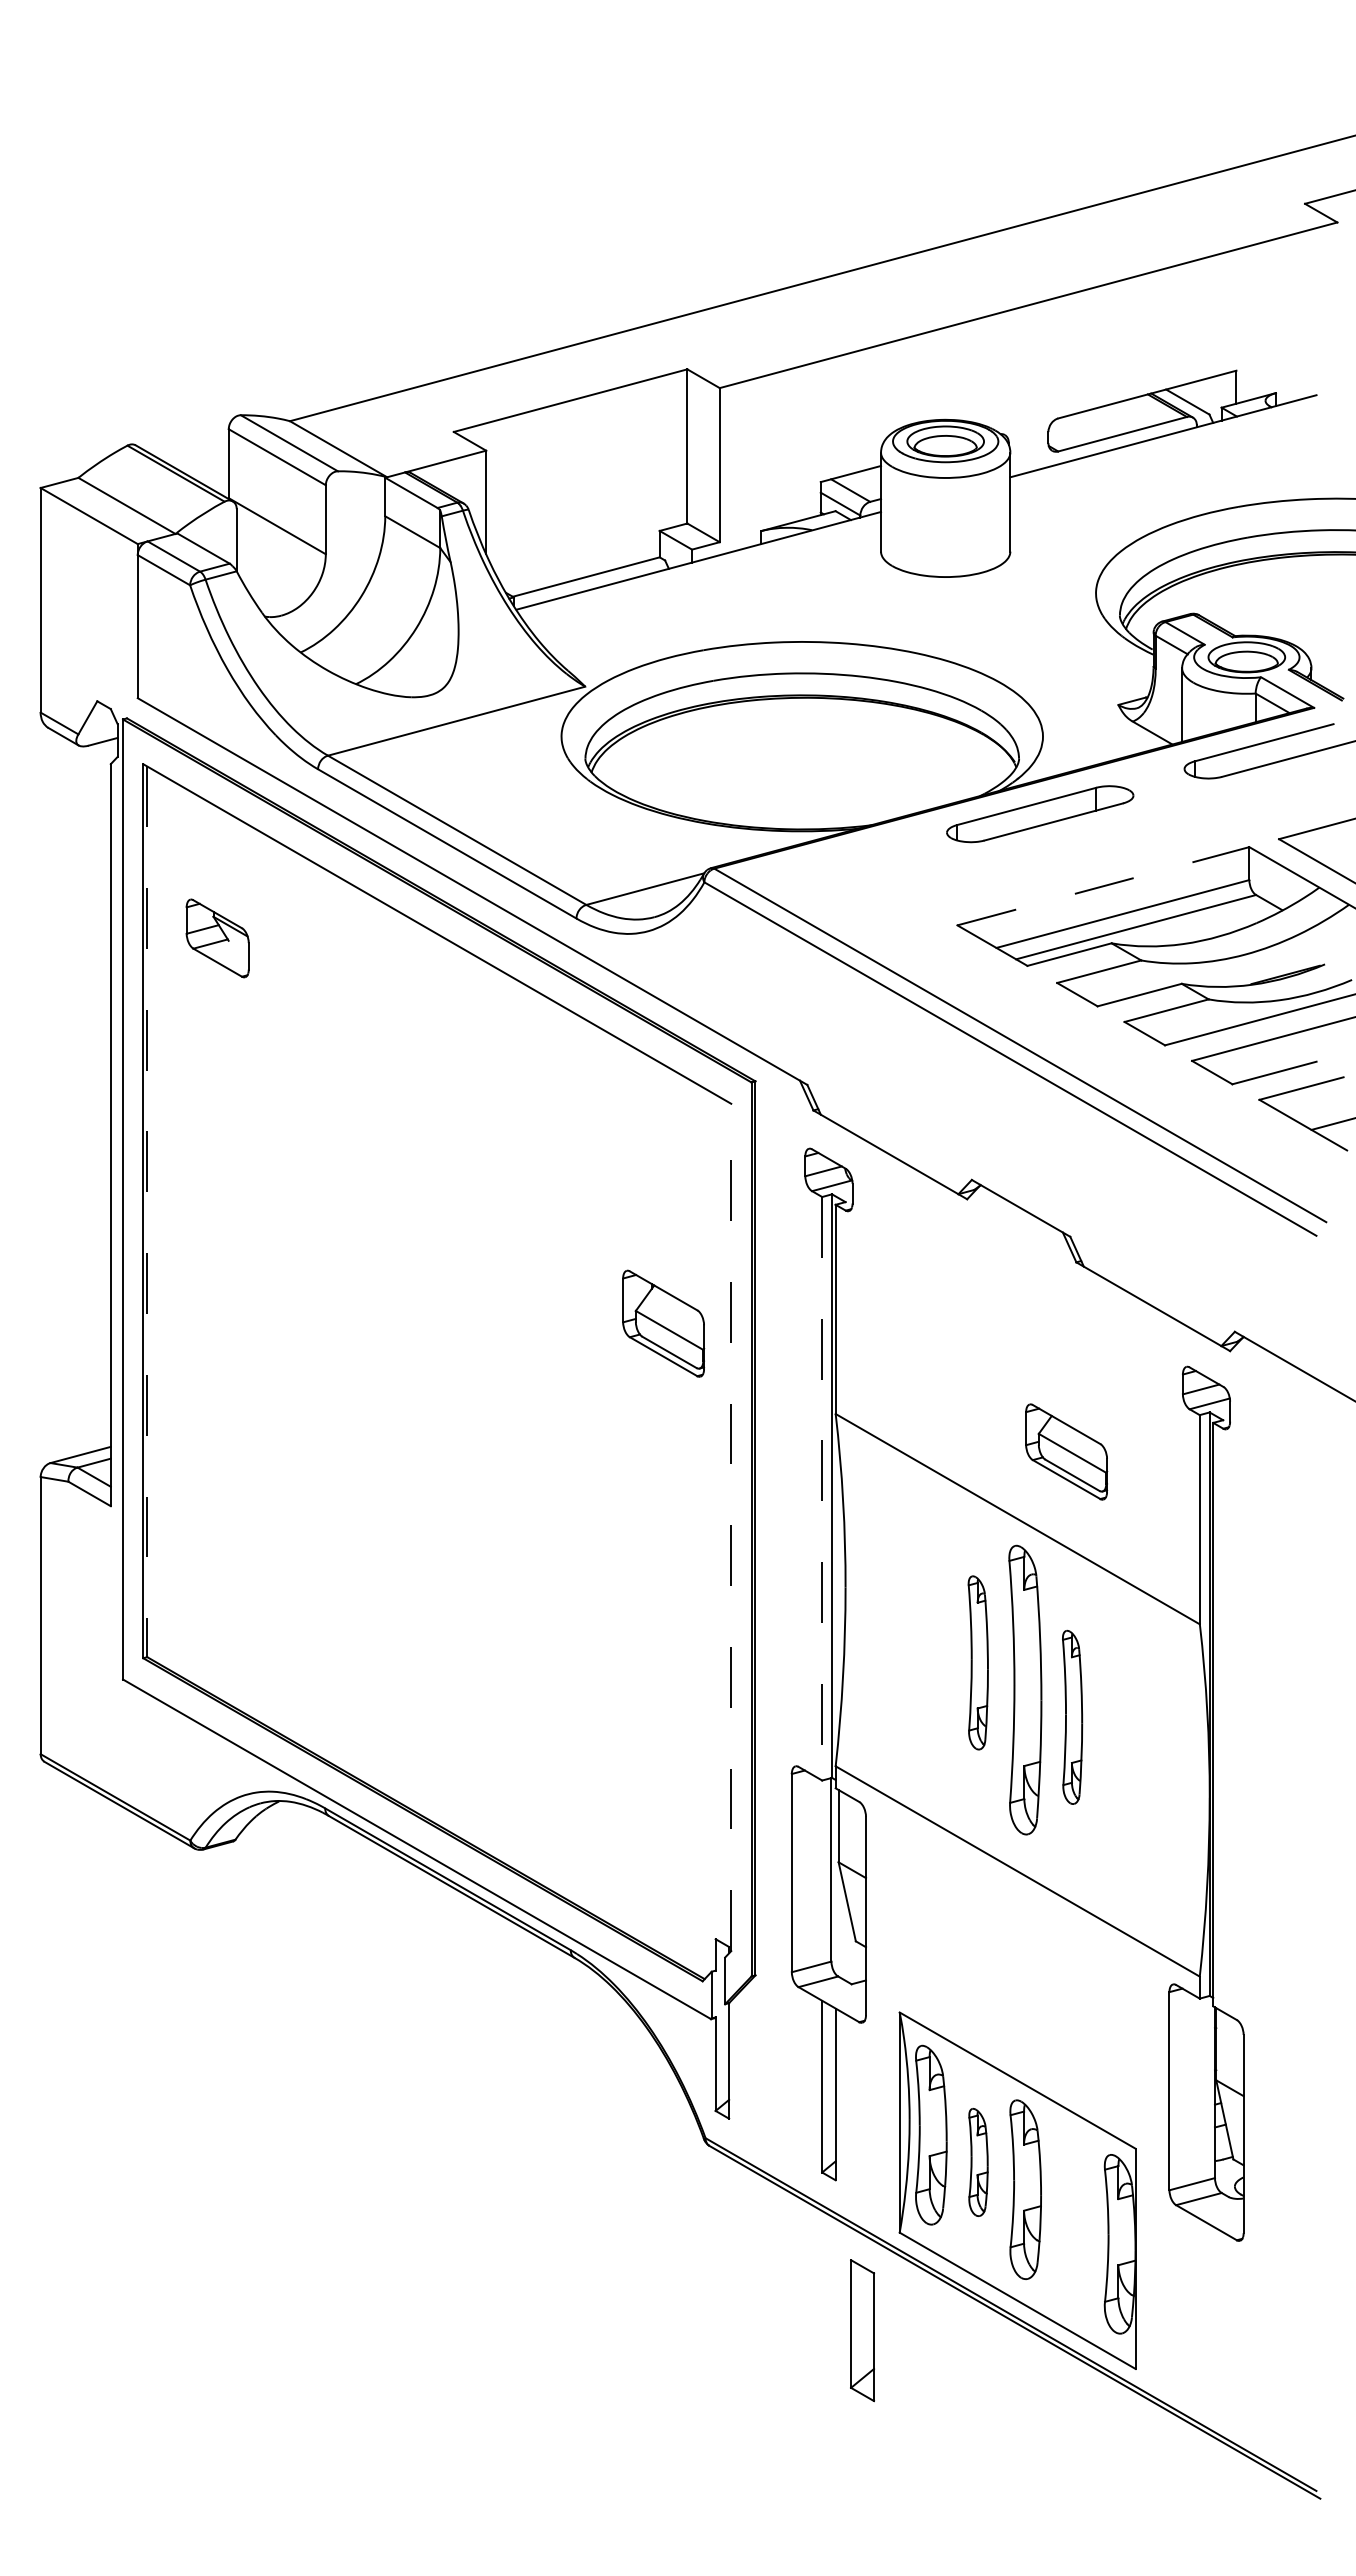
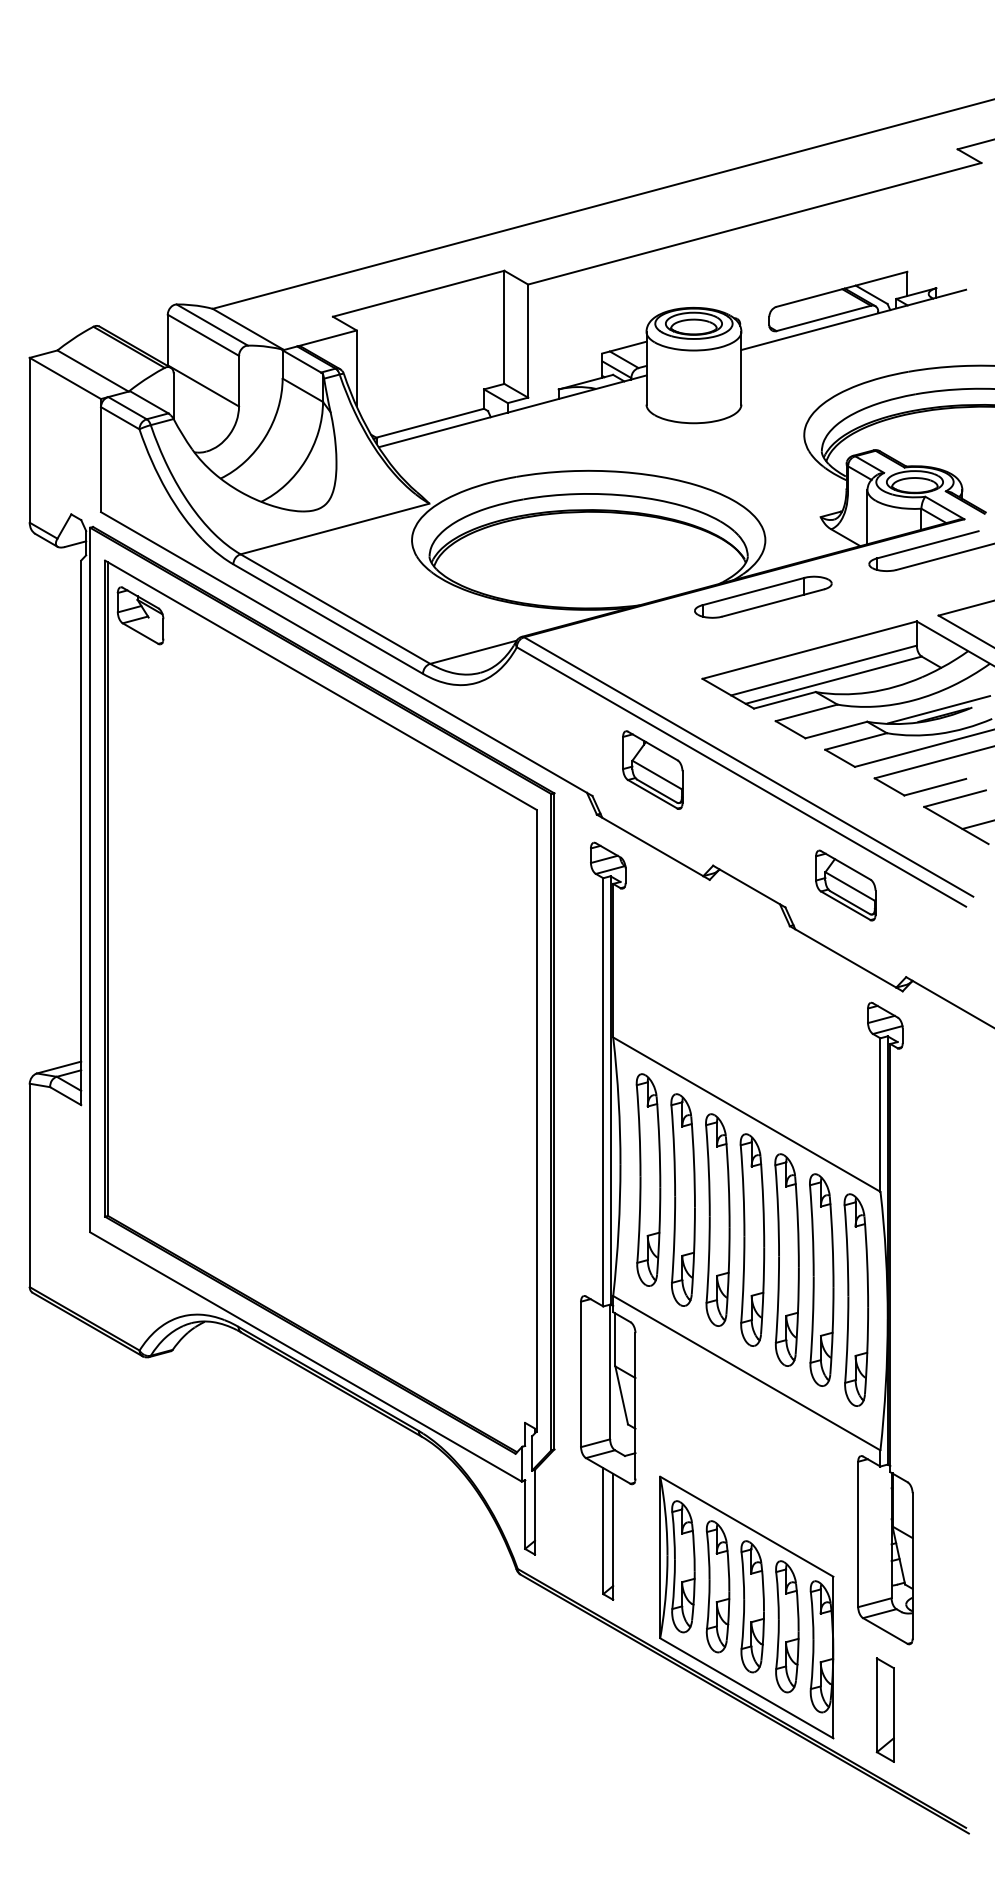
line: (1103, 886) -> (809, 650), dashed -> solid
part: (217, 938) -> (140, 615), moved
line: (1279, 967) -> (938, 709), added
line: (147, 1212) -> (108, 889), dashed -> solid
part: (663, 1323) -> (652, 769), moved
part: (1066, 1451) -> (845, 885), moved
line: (822, 1488) -> (603, 1092), dashed -> solid
line: (731, 1527) -> (536, 1120), dashed -> solid
part: (883, 1608) -> (648, 1180), added
part: (930, 1635) -> (682, 1200), added
part: (978, 1662) -> (718, 1219), size x1.67
part: (1072, 1717) -> (787, 1260), size x1.67
part: (1119, 1744) -> (821, 1280), added
part: (1166, 1771) -> (856, 1299), added
part: (978, 2162) -> (718, 1586), size x1.67
part: (1072, 2216) -> (787, 1626), added
part: (862, 2330) -> (885, 1710), moved

